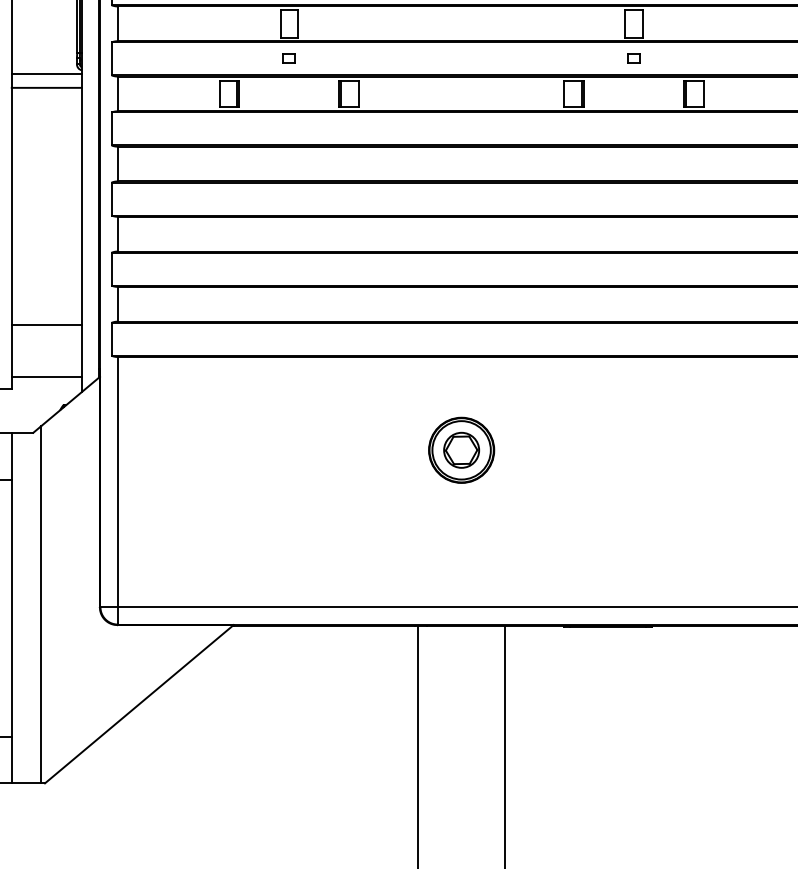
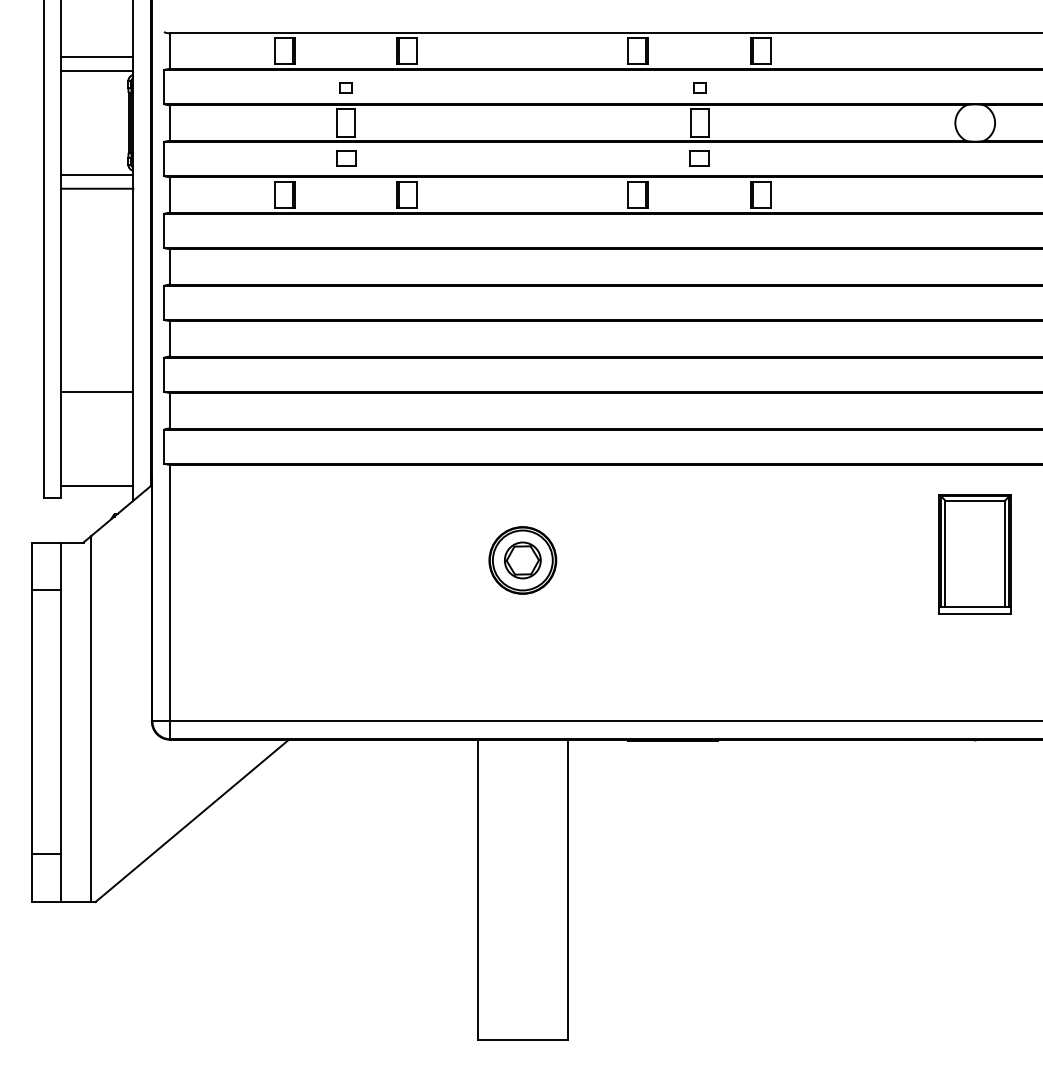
part: (288, 58) -> (345, 158), size x1.6
part: (633, 58) -> (699, 158), size x1.6
line: (46, 324) -> (97, 391), moved

